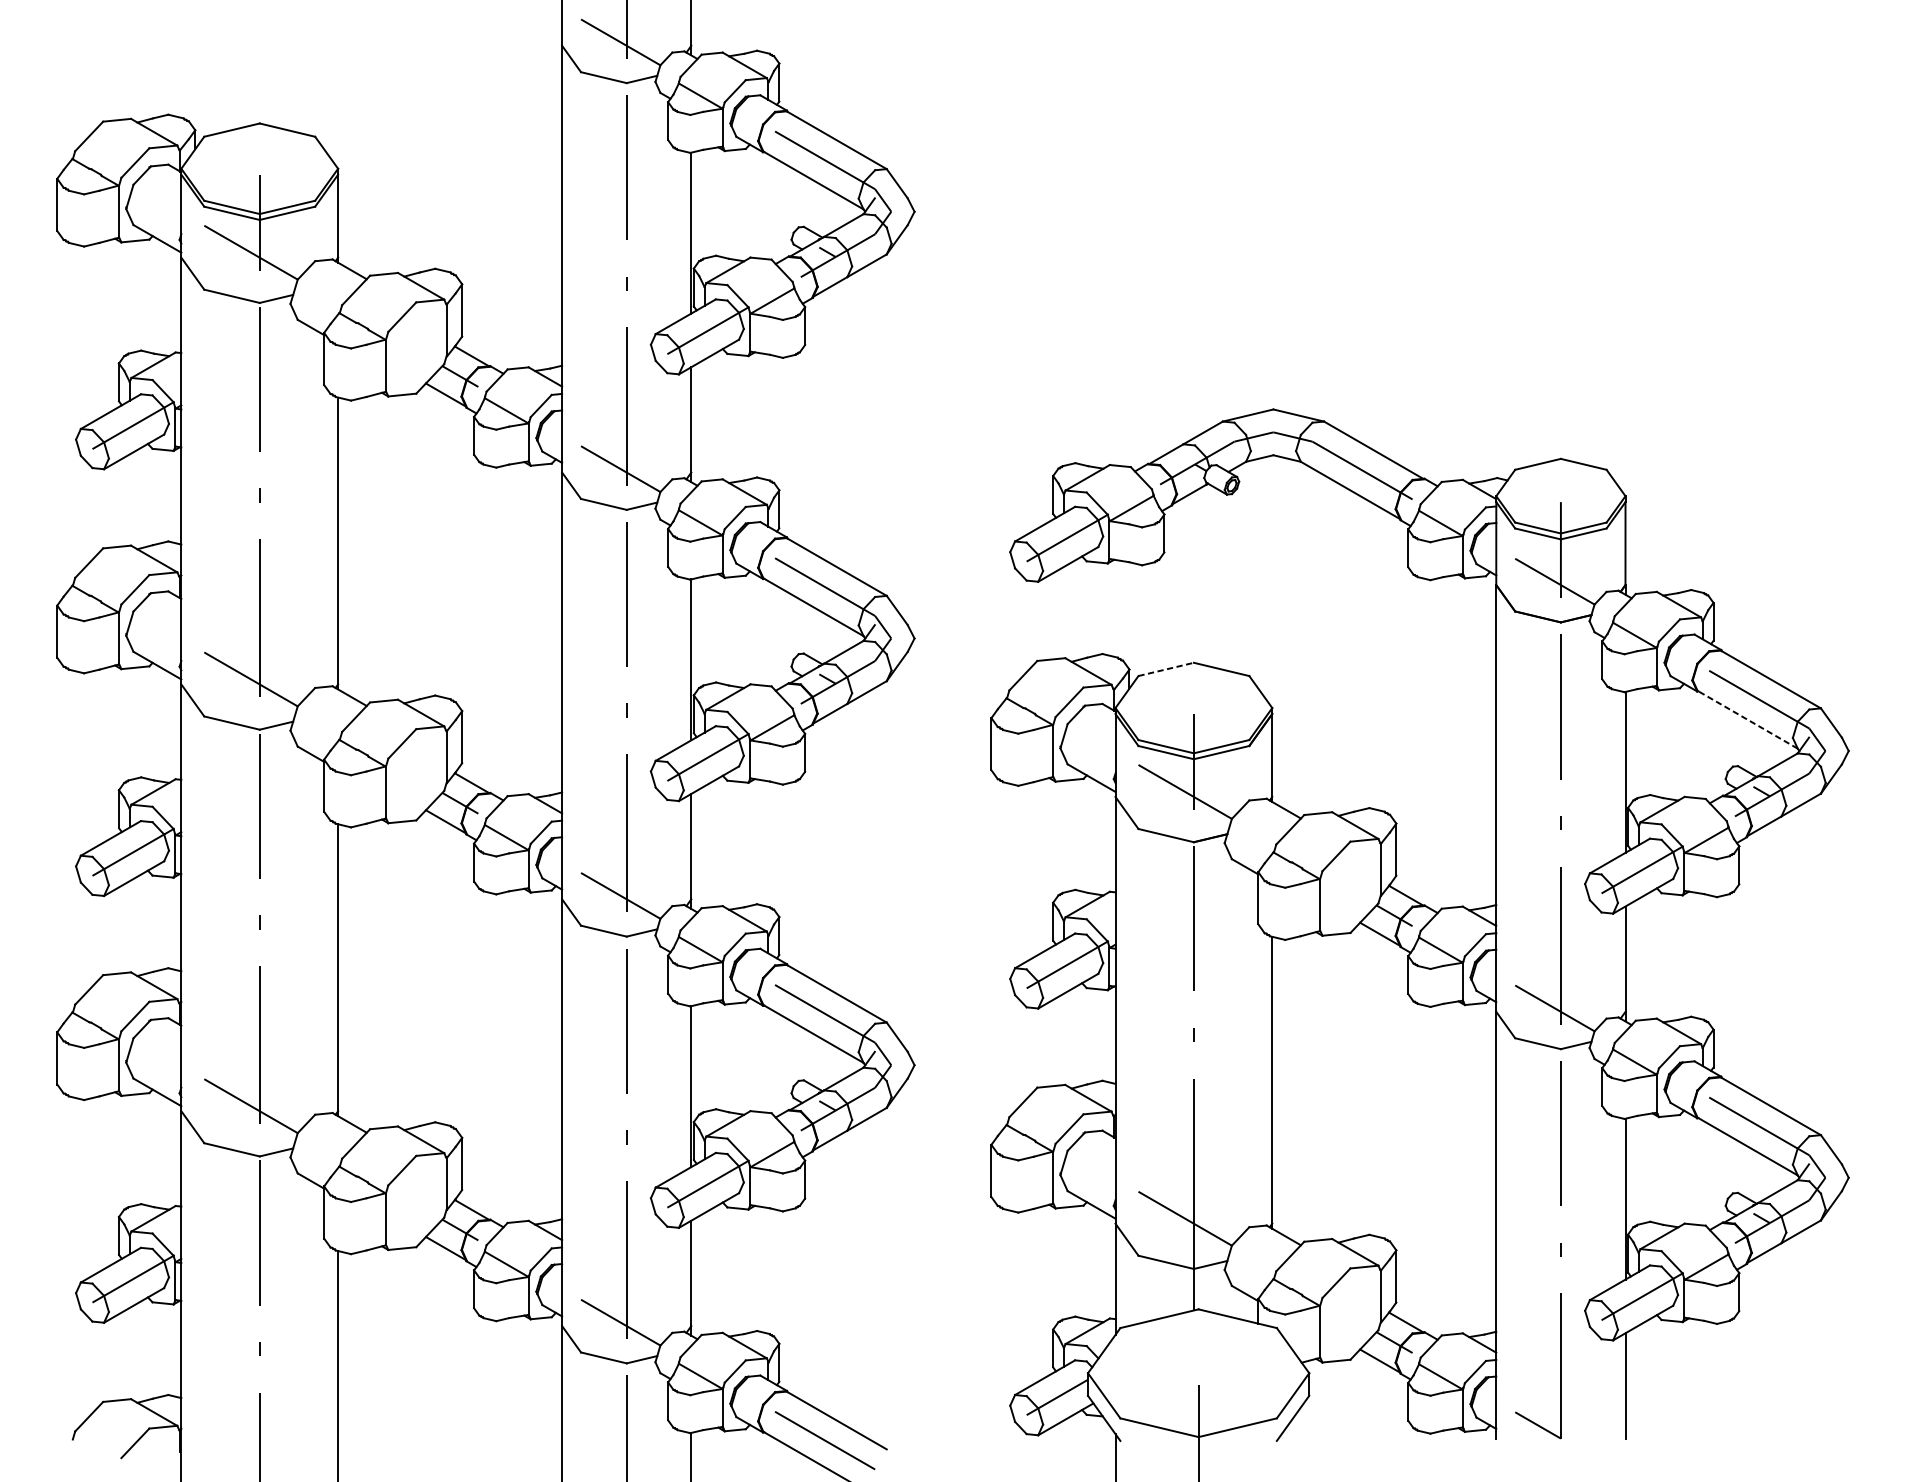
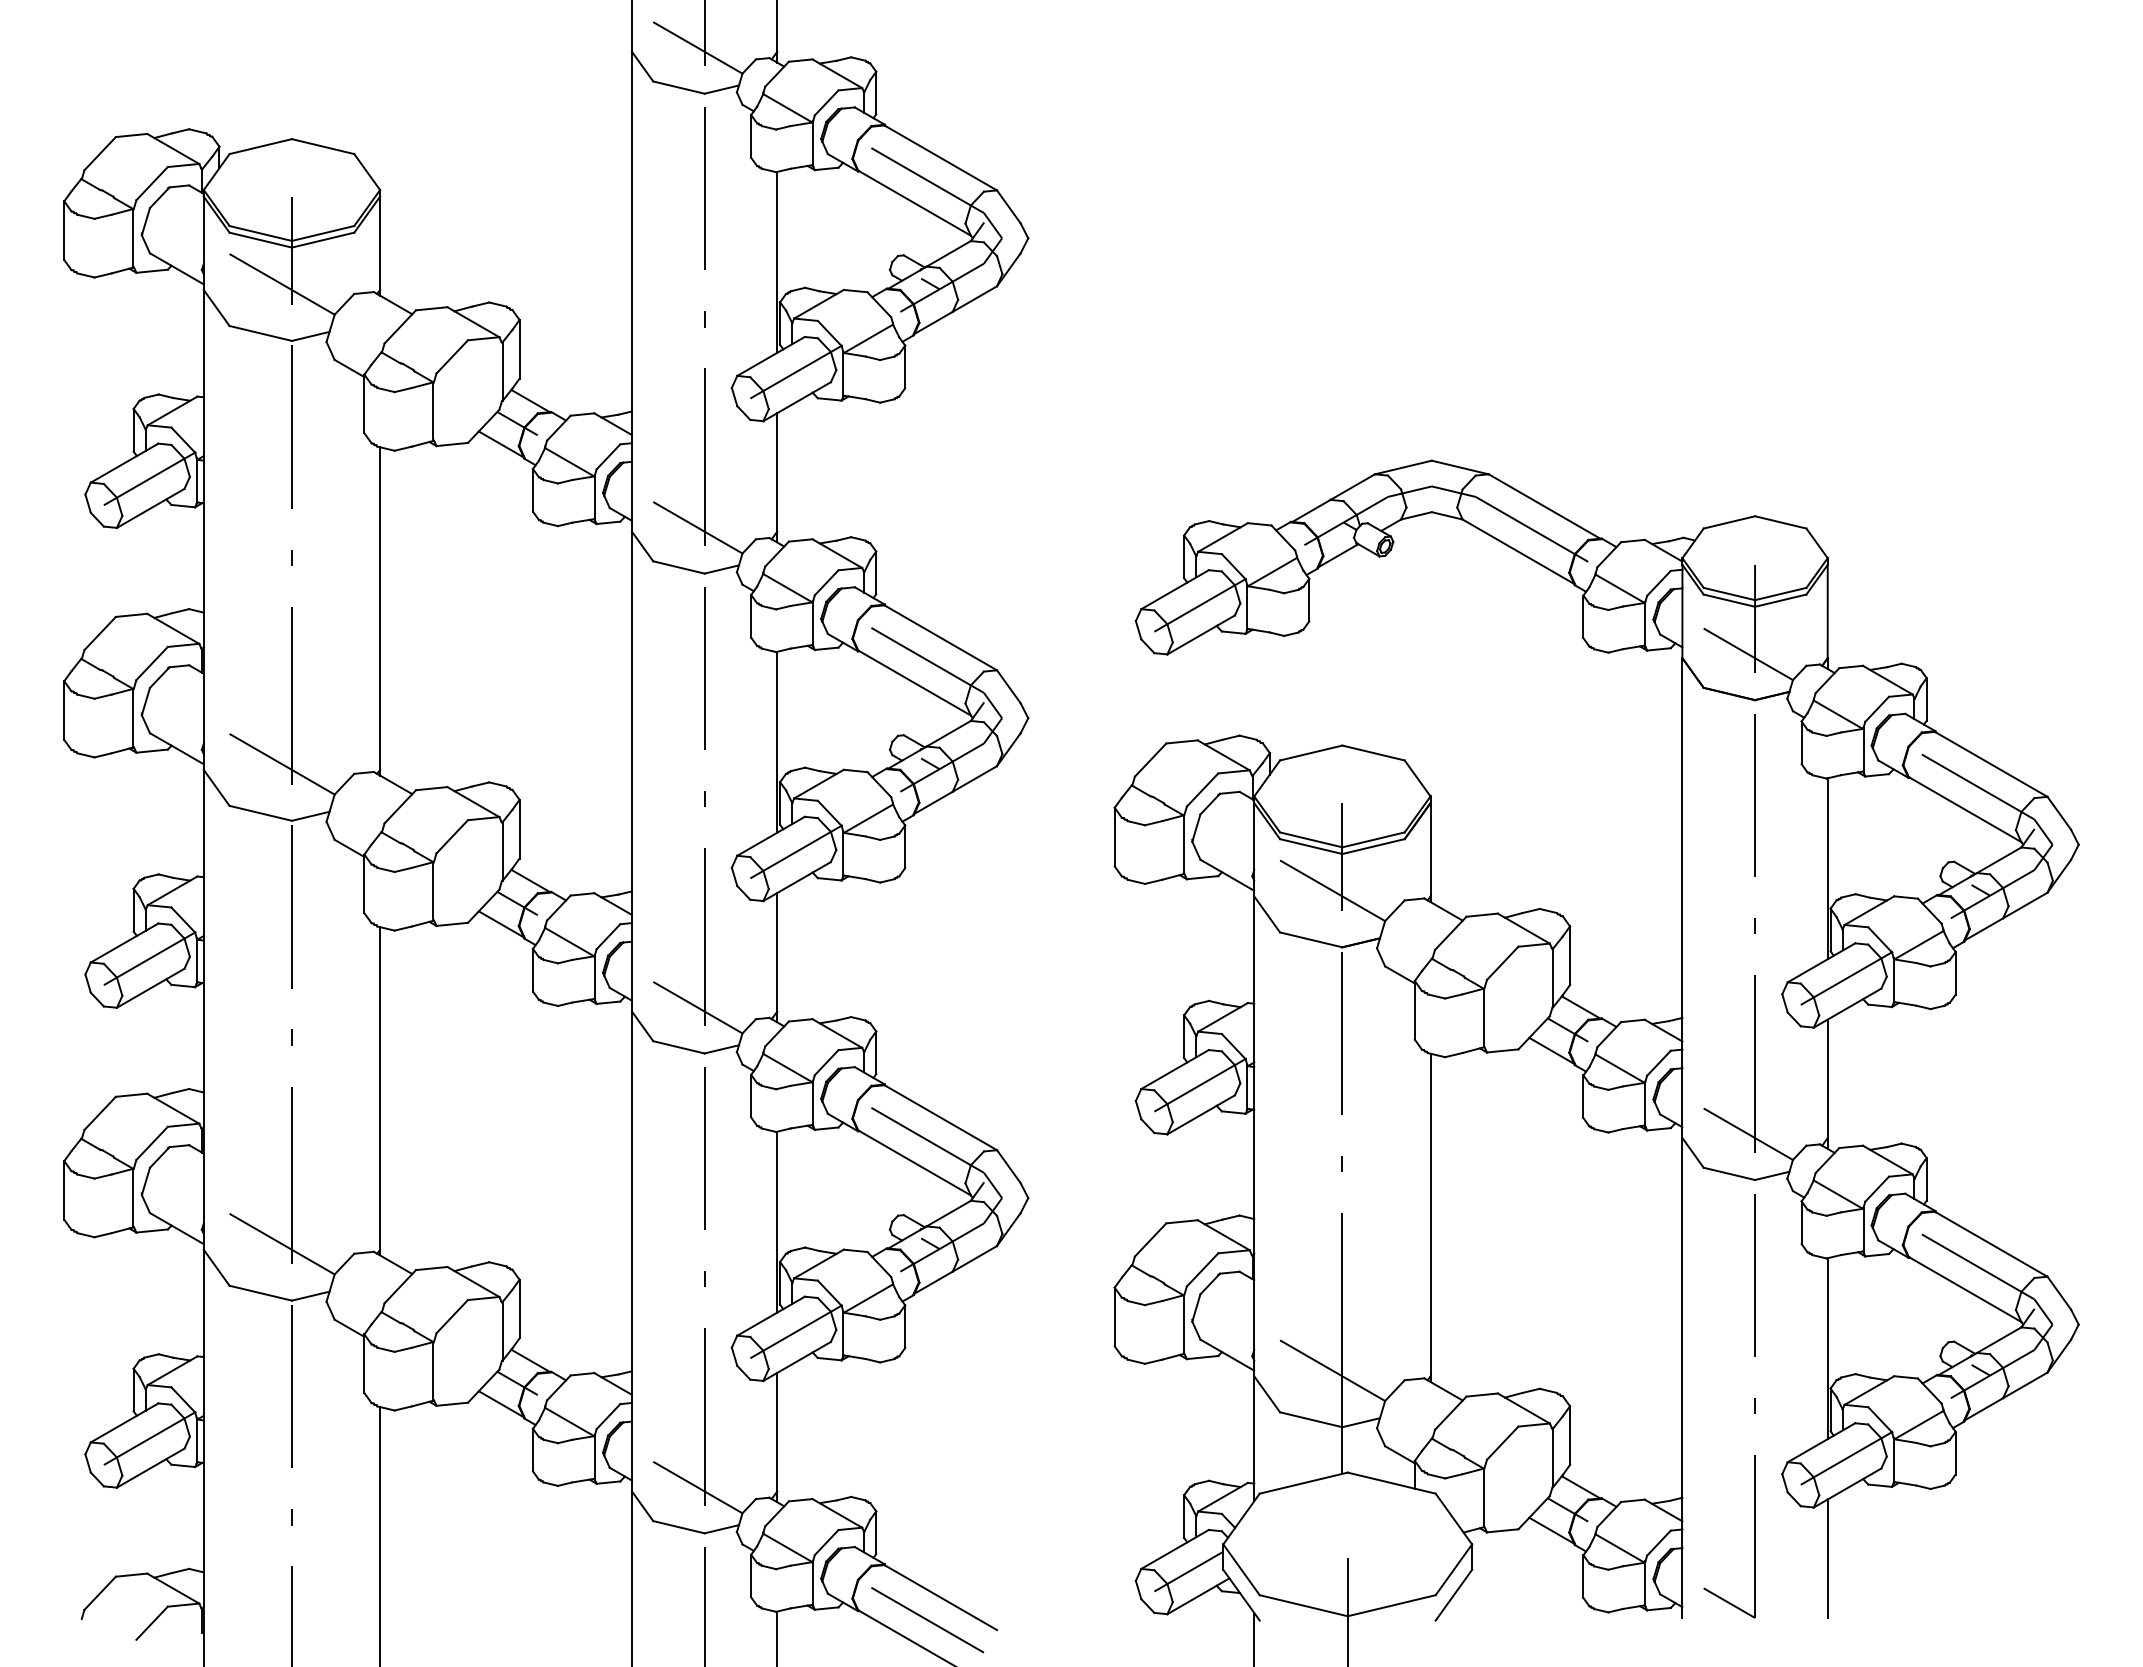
line: (1166, 668) -> (1311, 752), dashed -> solid
line: (1748, 719) -> (1965, 809), dashed -> solid

